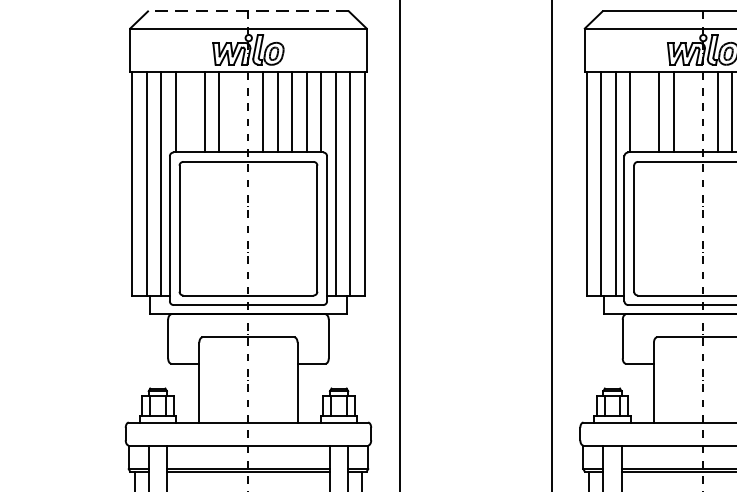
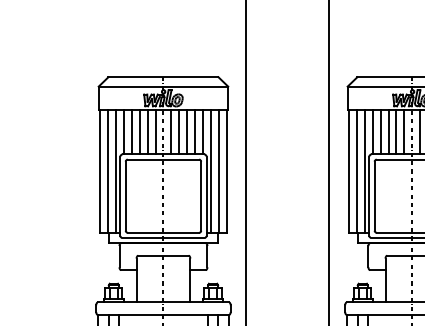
line: (246, 11) -> (162, 77), dashed -> solid
line: (190, 112) -> (131, 132), added
line: (233, 112) -> (155, 132), added
line: (644, 112) -> (380, 132), added
line: (688, 112) -> (404, 132), added

